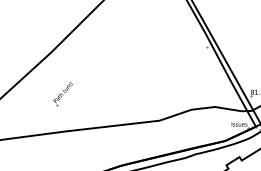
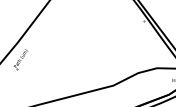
part: (62, 94) -> (20, 60), moved

